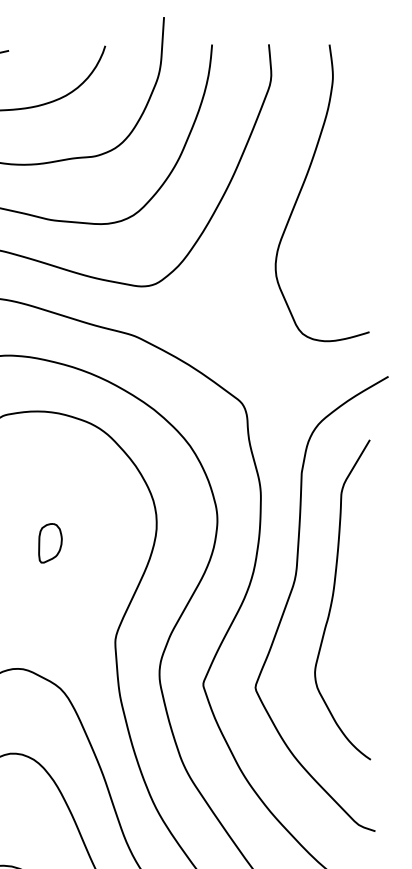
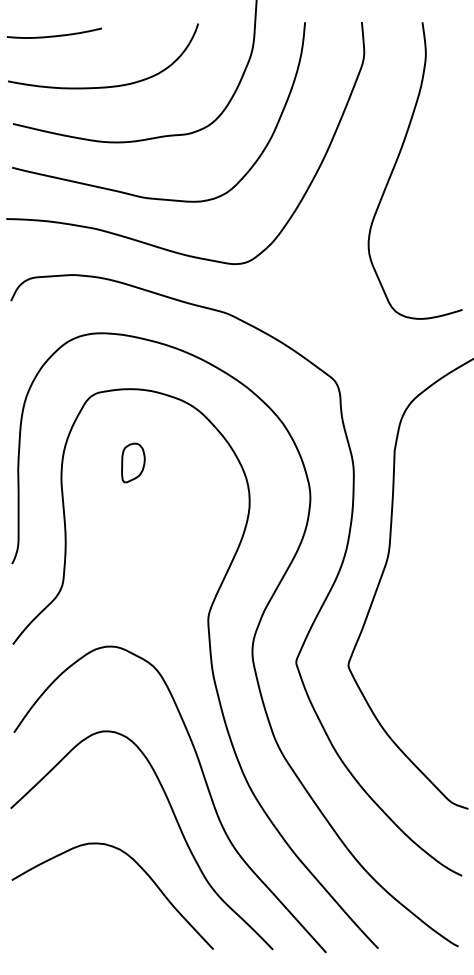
part: (50, 542) -> (133, 462), moved
curve: (333, 598) -> (426, 576), removed

